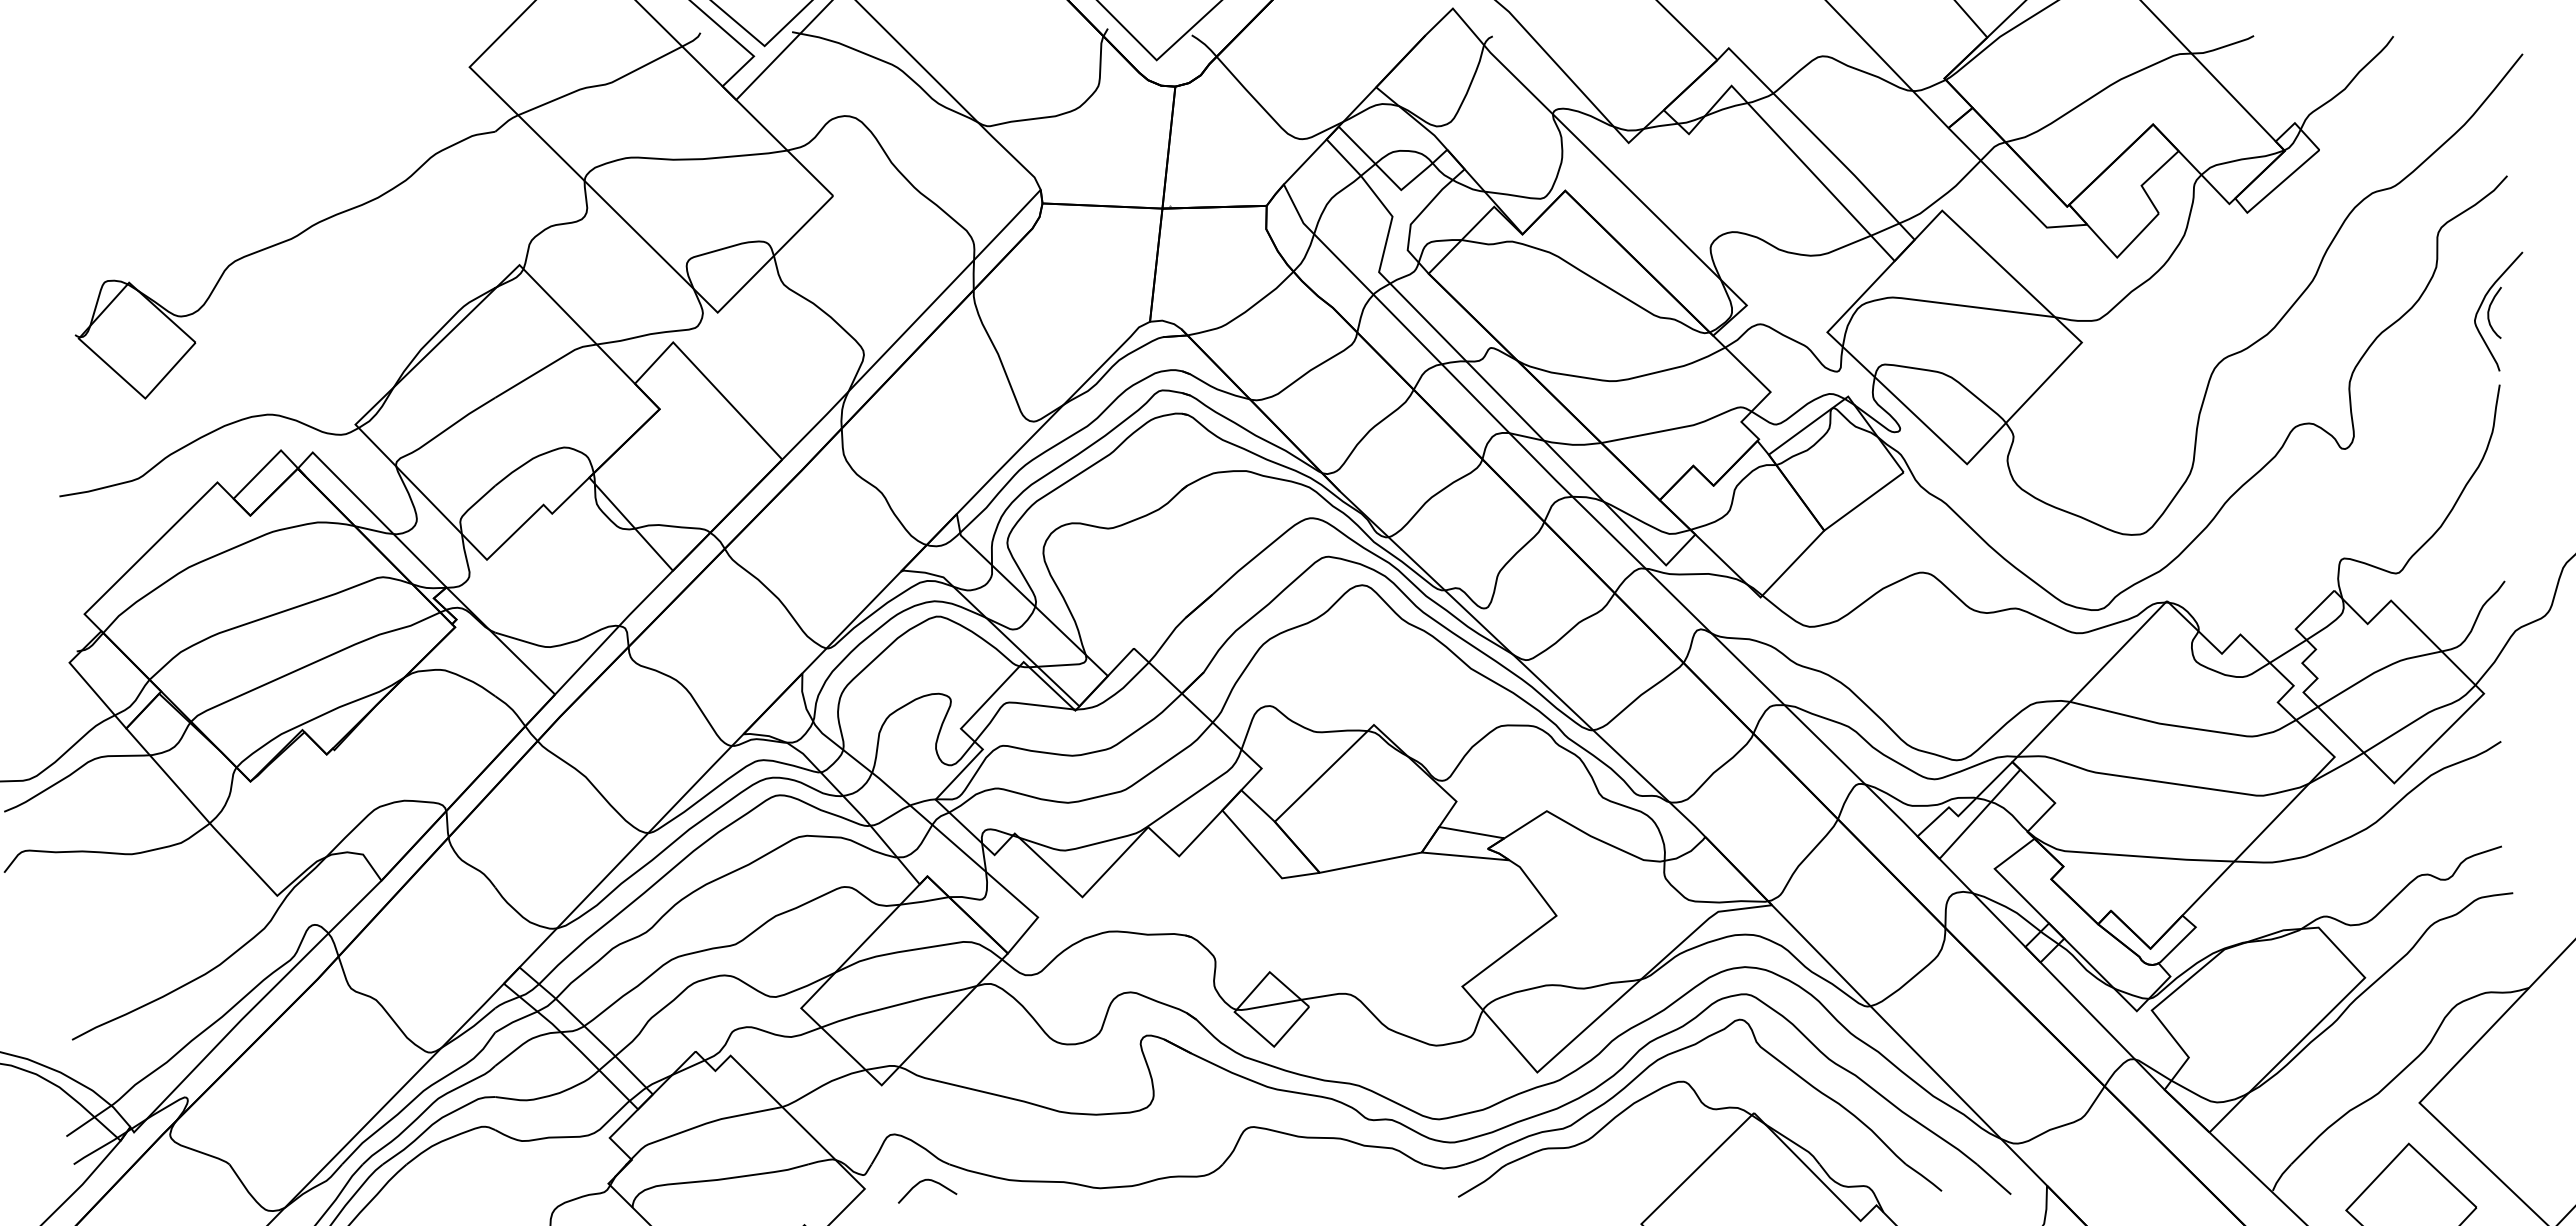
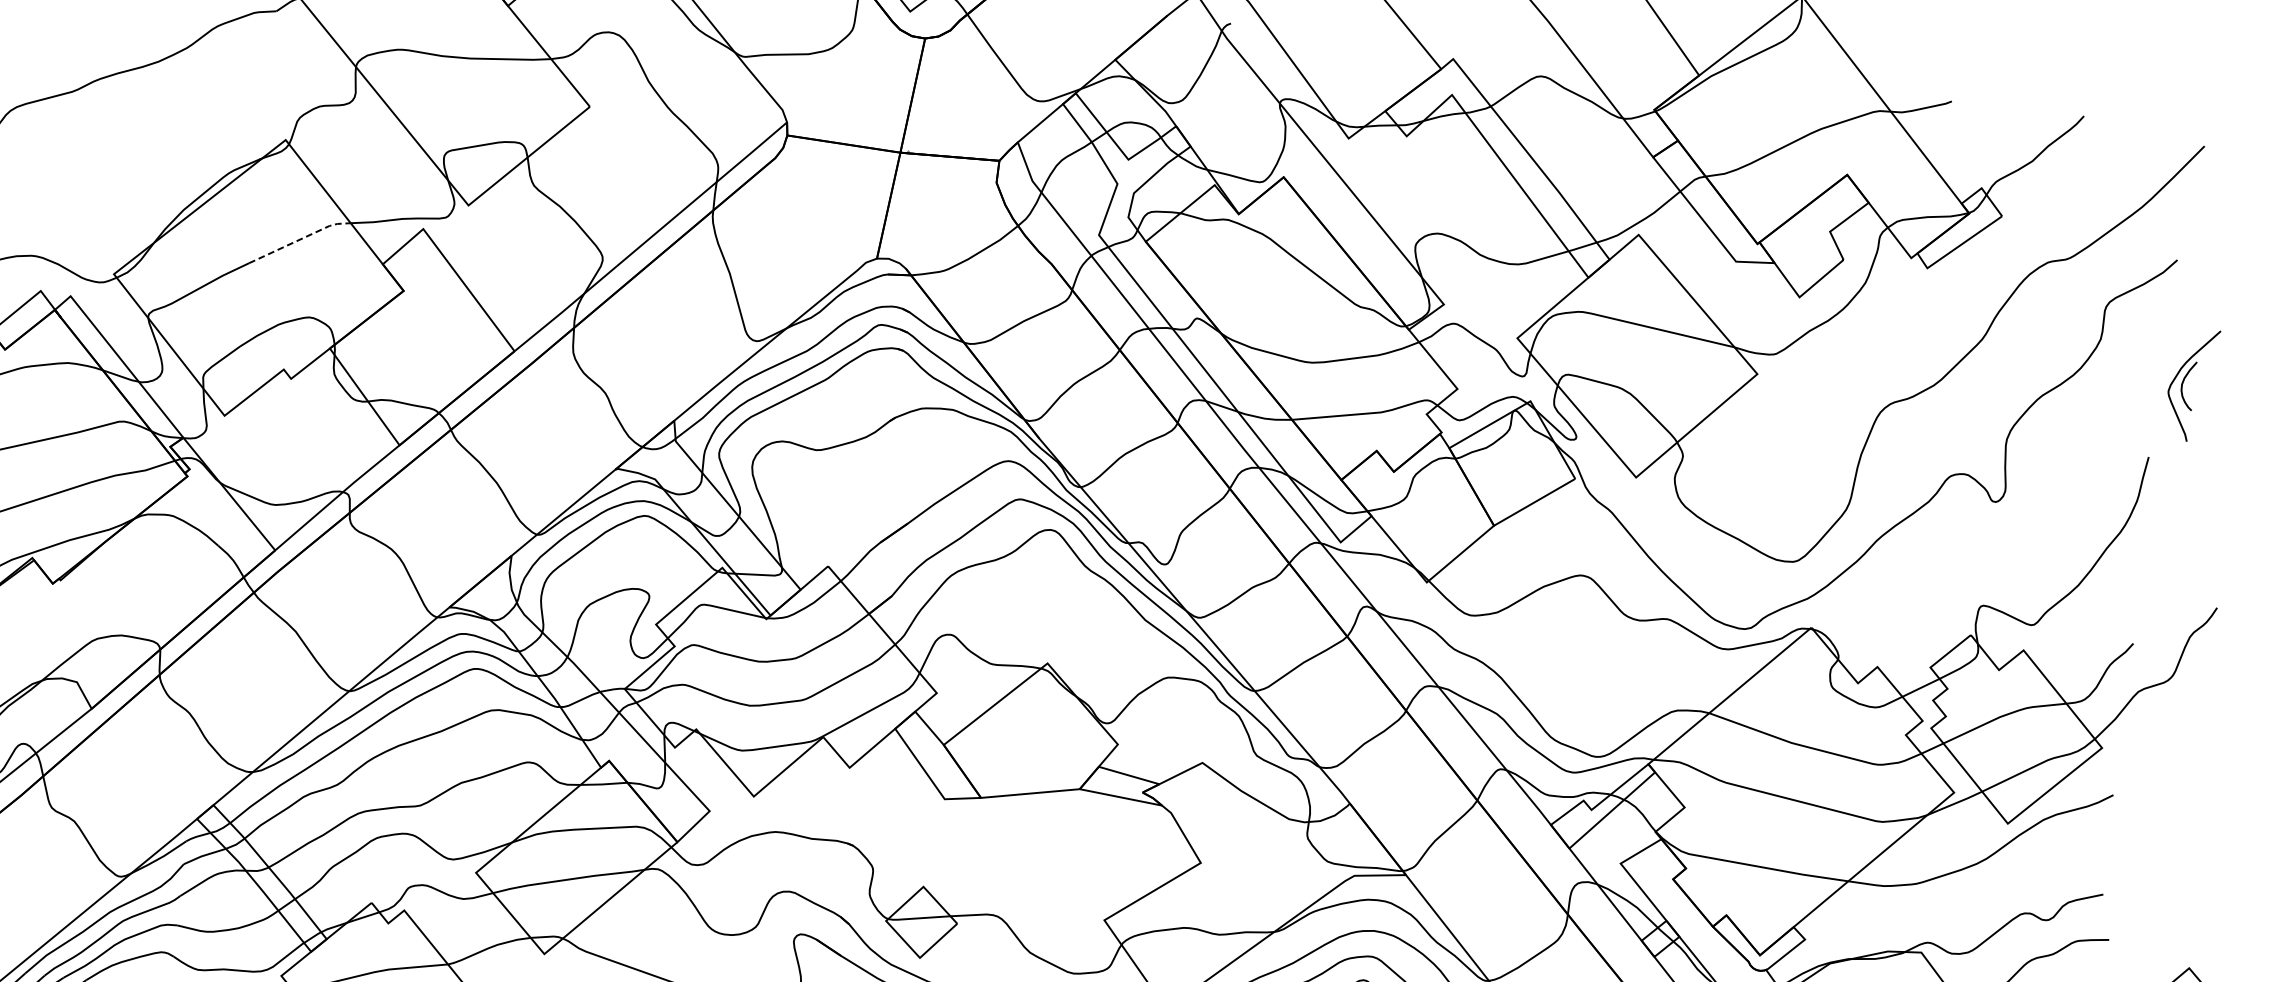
part: (2490, 308) -> (2184, 381), moved
line: (546, 366) -> (300, 238), solid -> dashed

